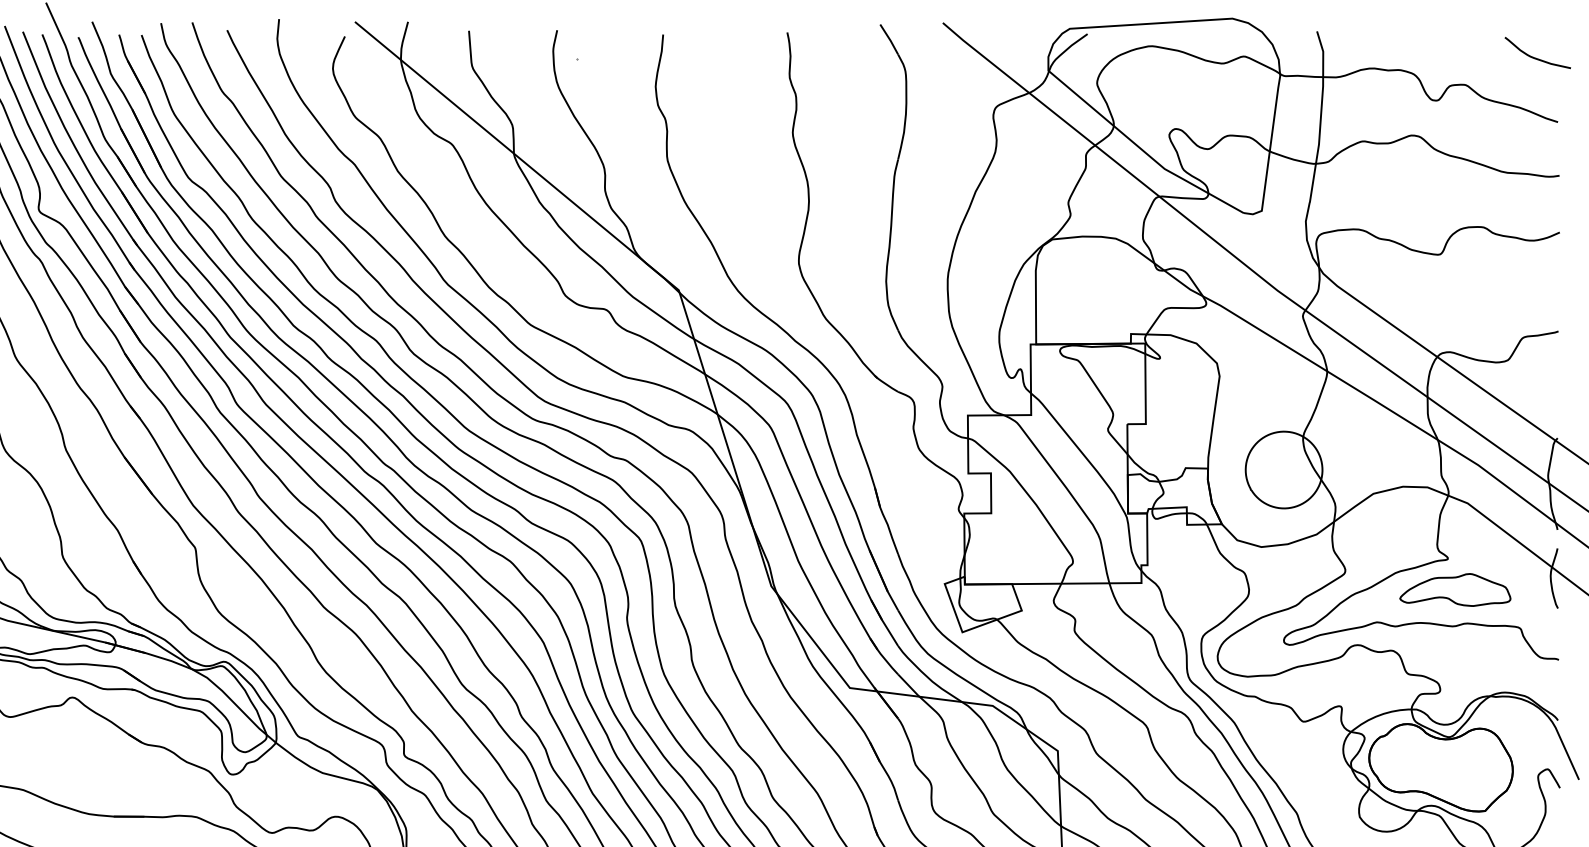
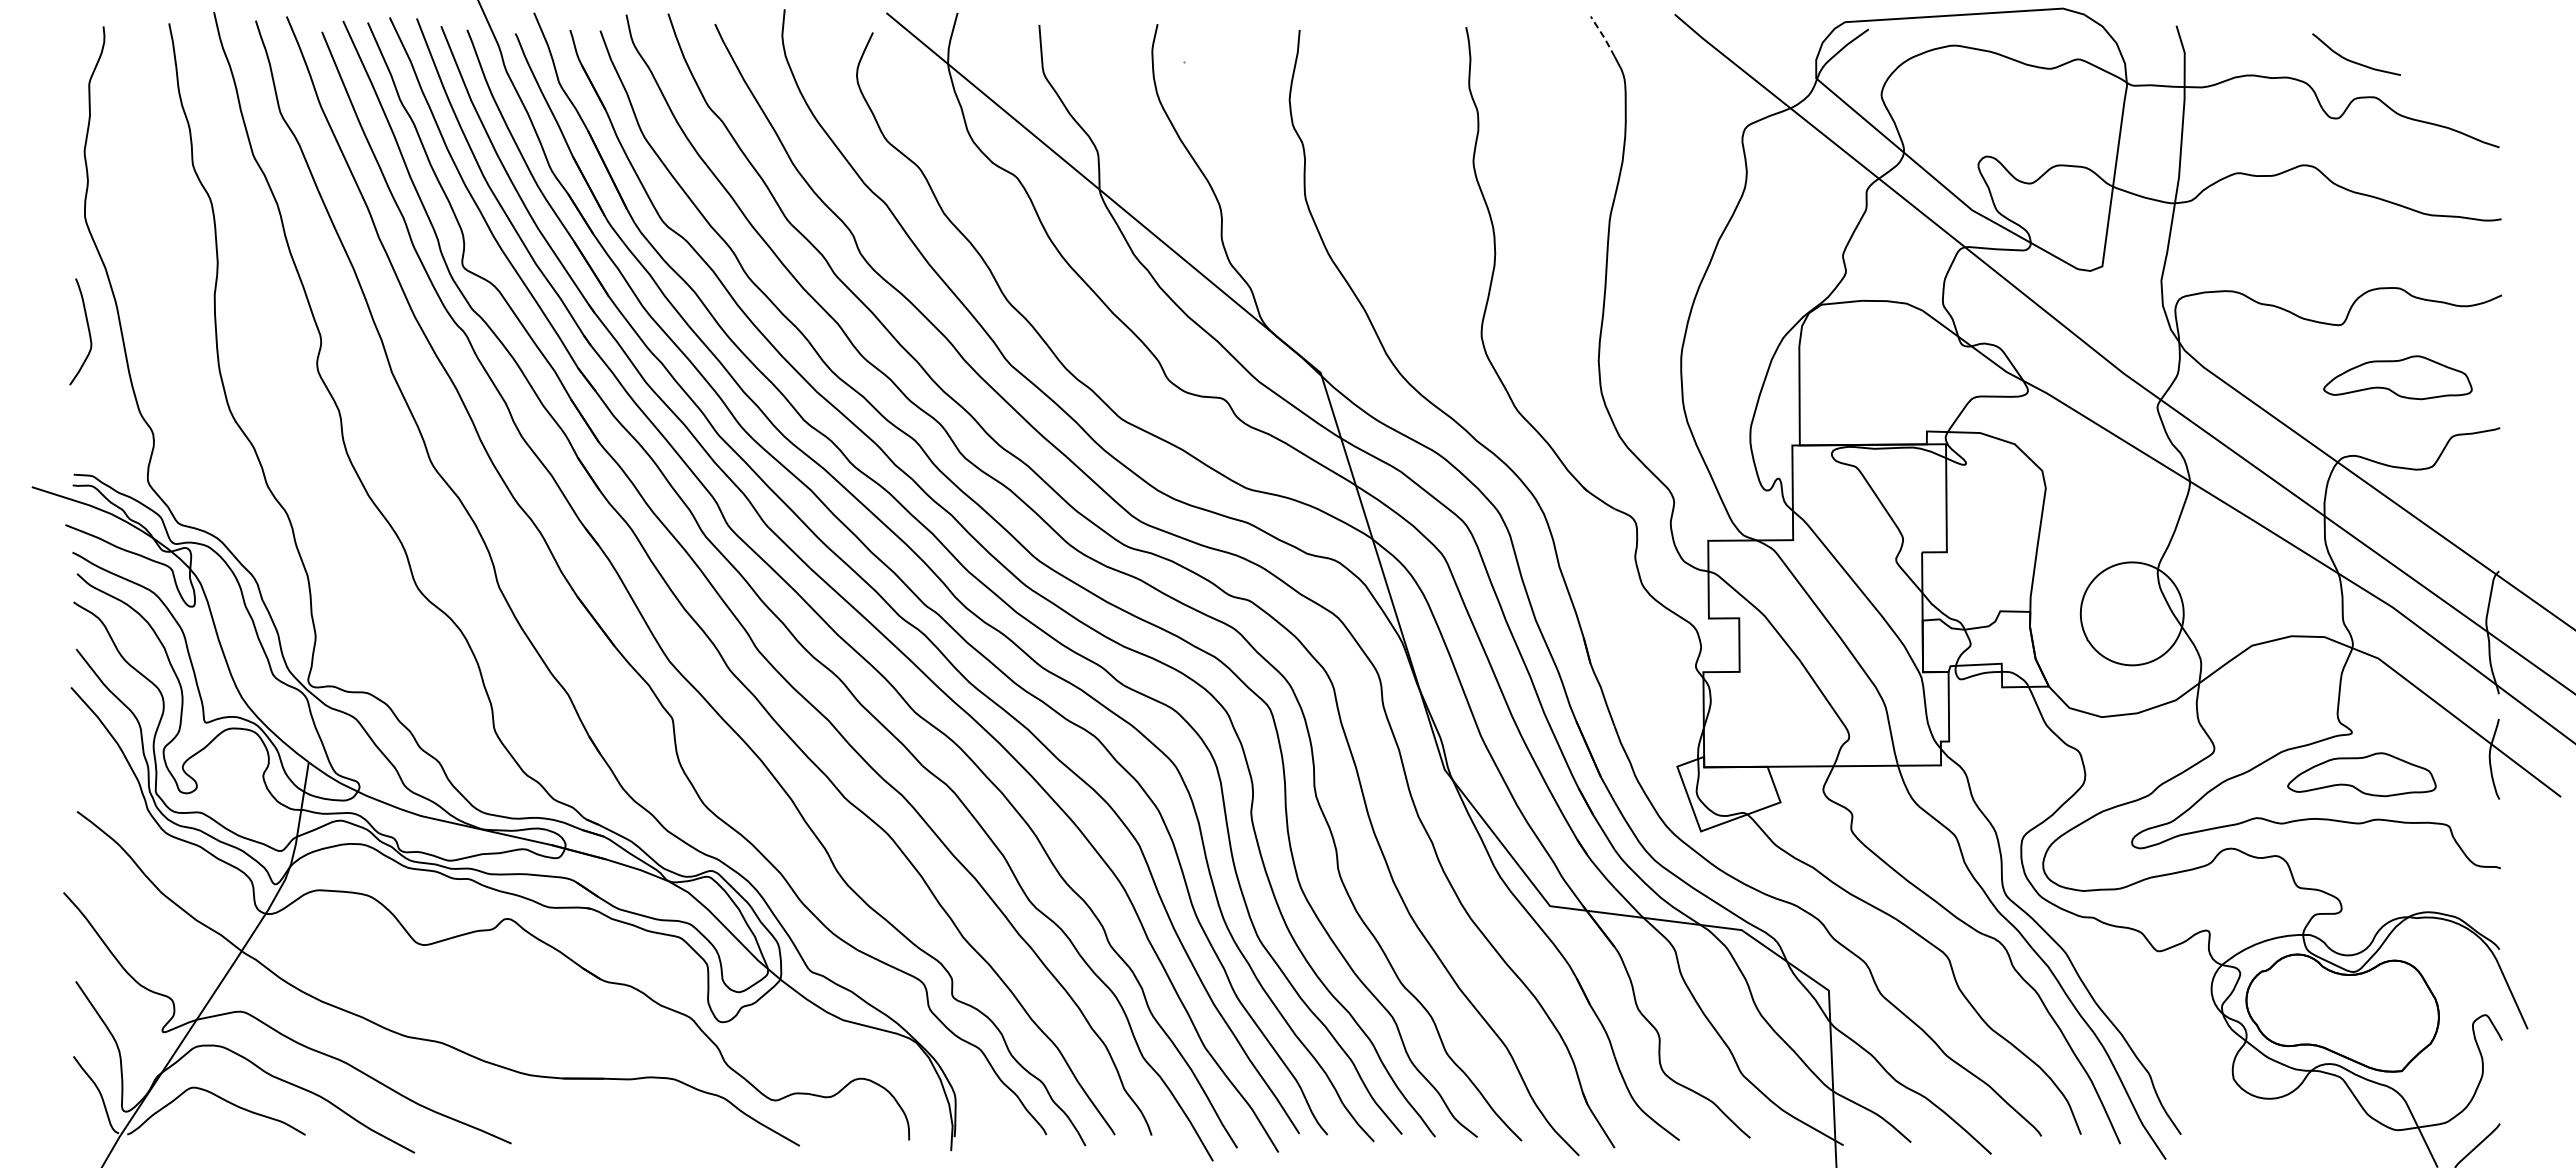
line: (889, 39) -> (1603, 36), solid -> dashed
curve: (1537, 58) -> (2355, 61), moved
part: (1481, 293) -> (2397, 377), added

